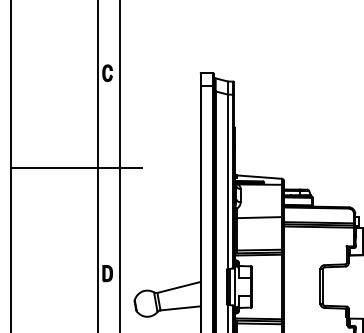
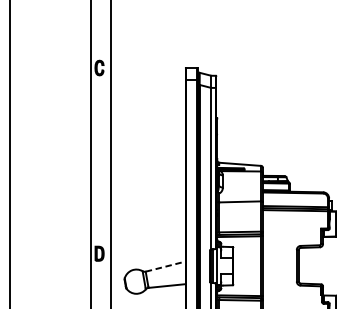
line: (75, 167) -> (69, 155), removed
line: (179, 287) -> (166, 266), solid -> dashed

